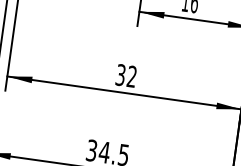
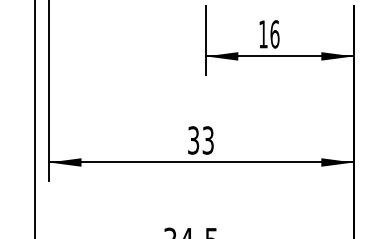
text: (131, 76) -> (207, 140), 32 -> 33

